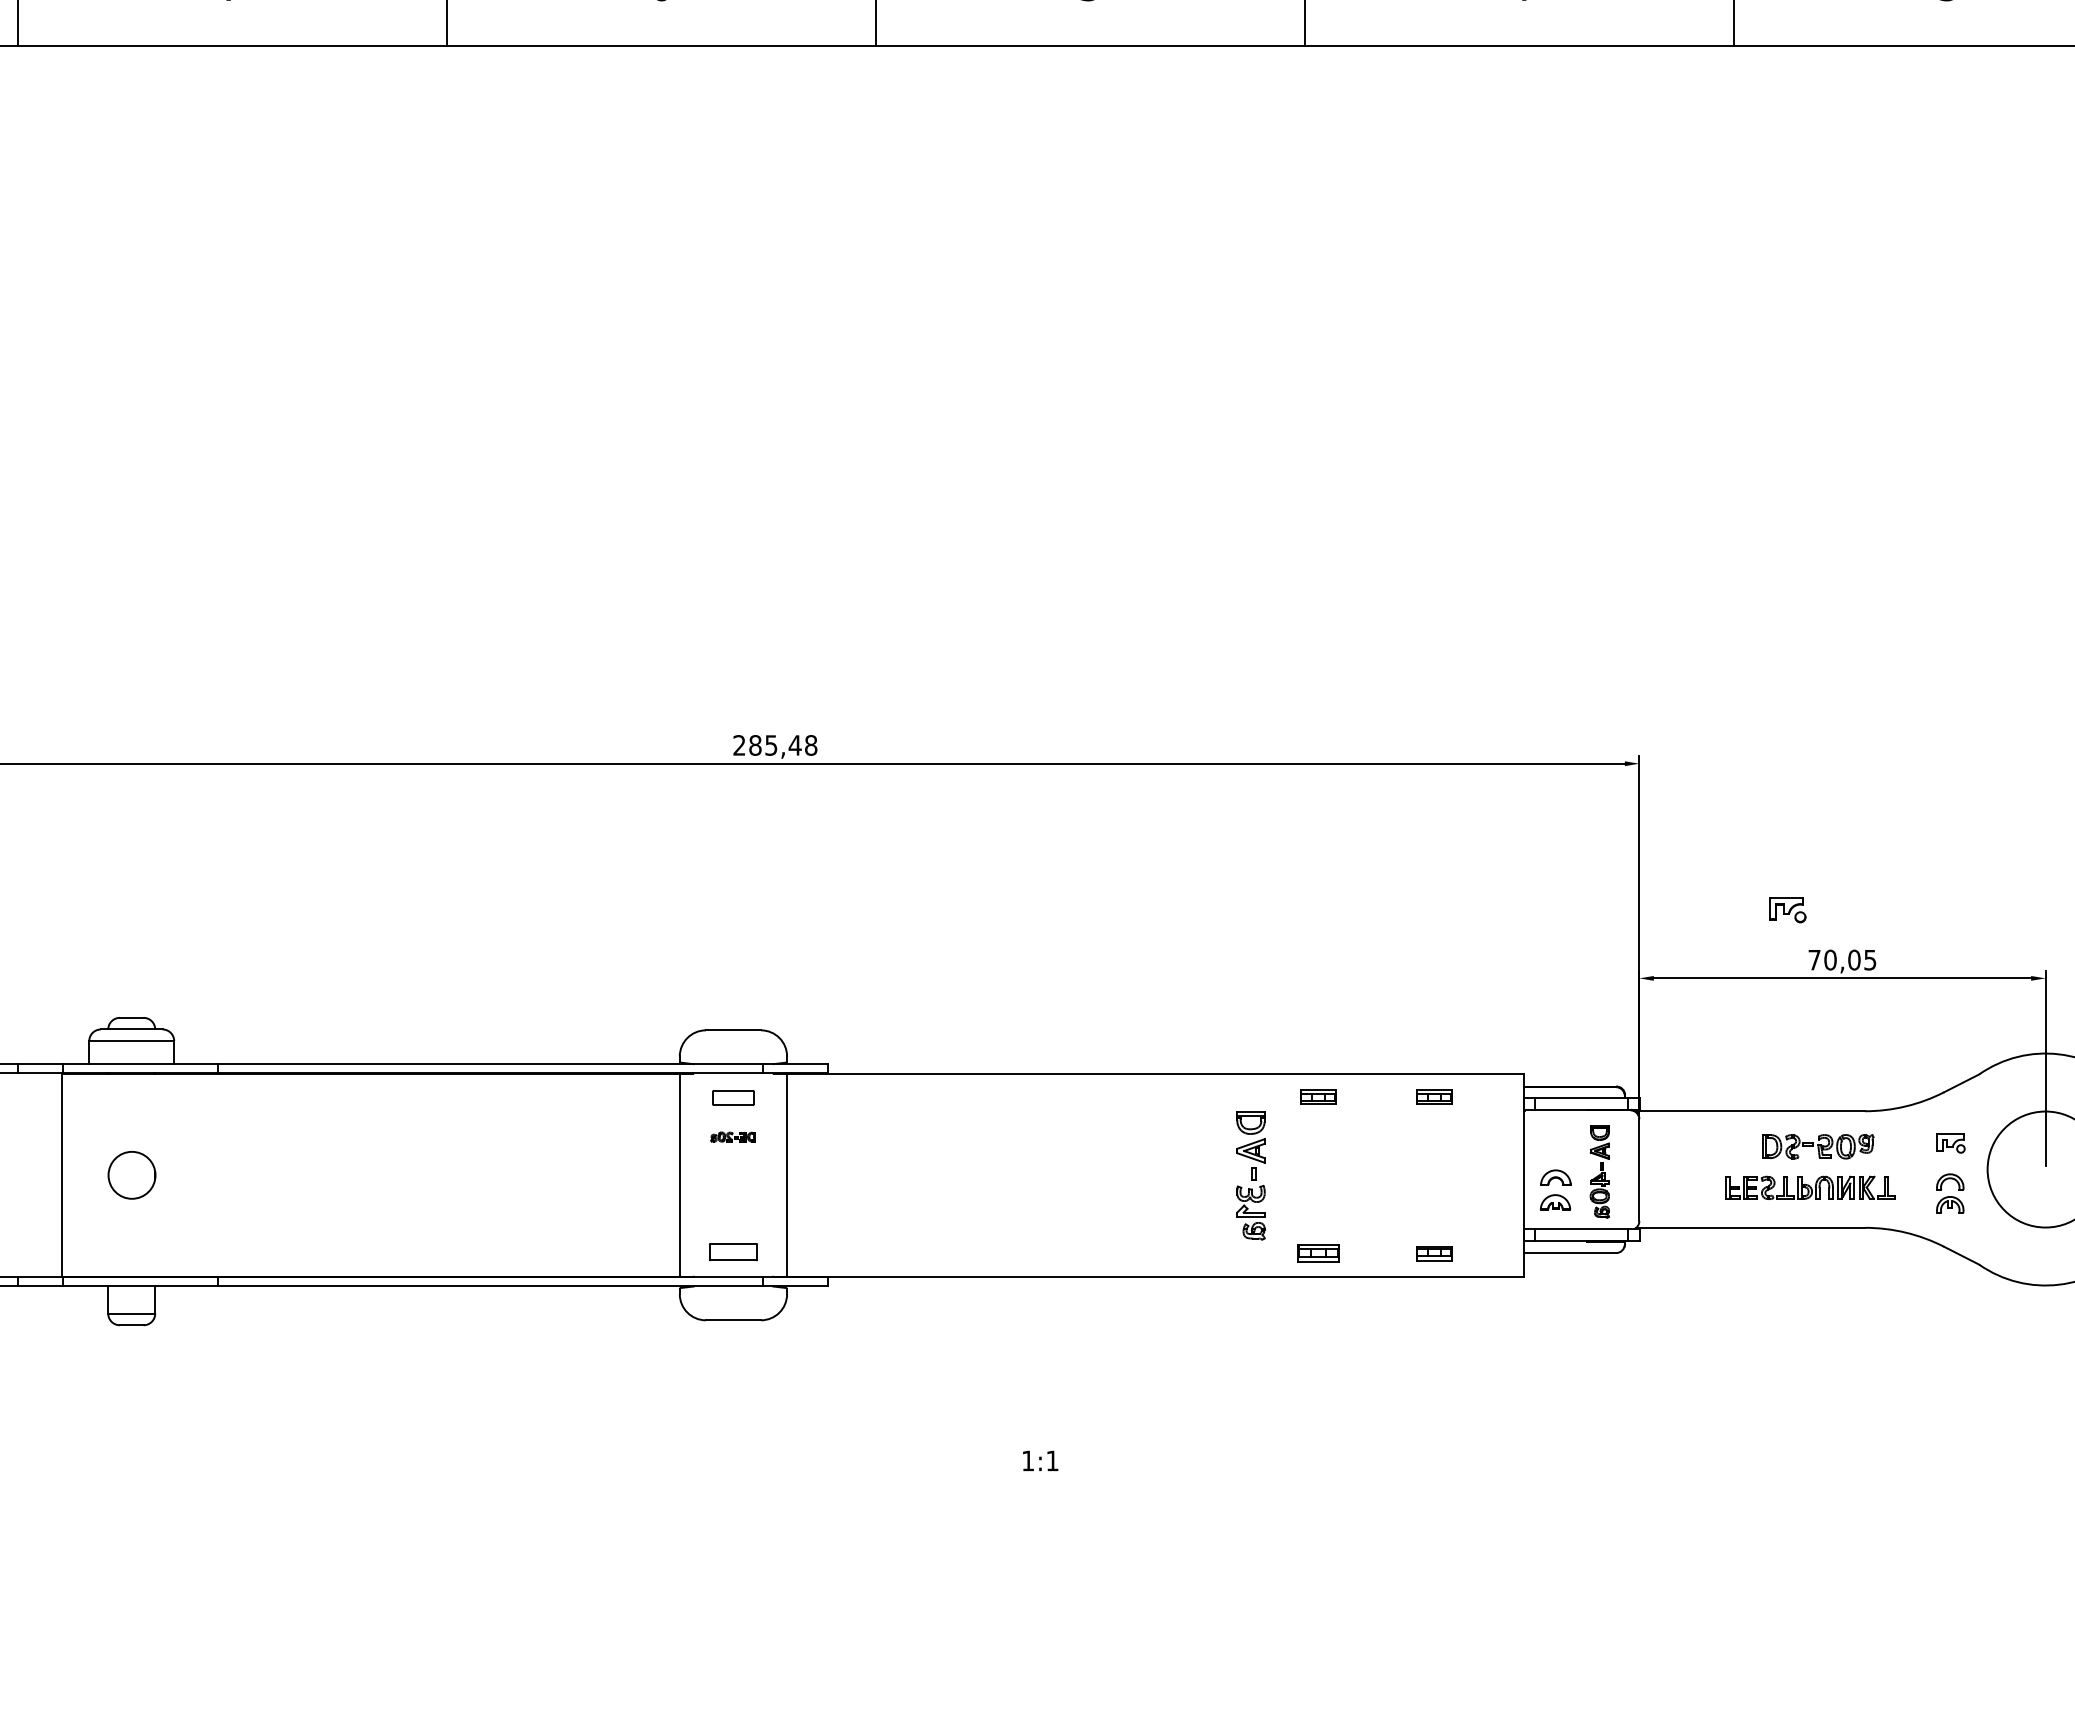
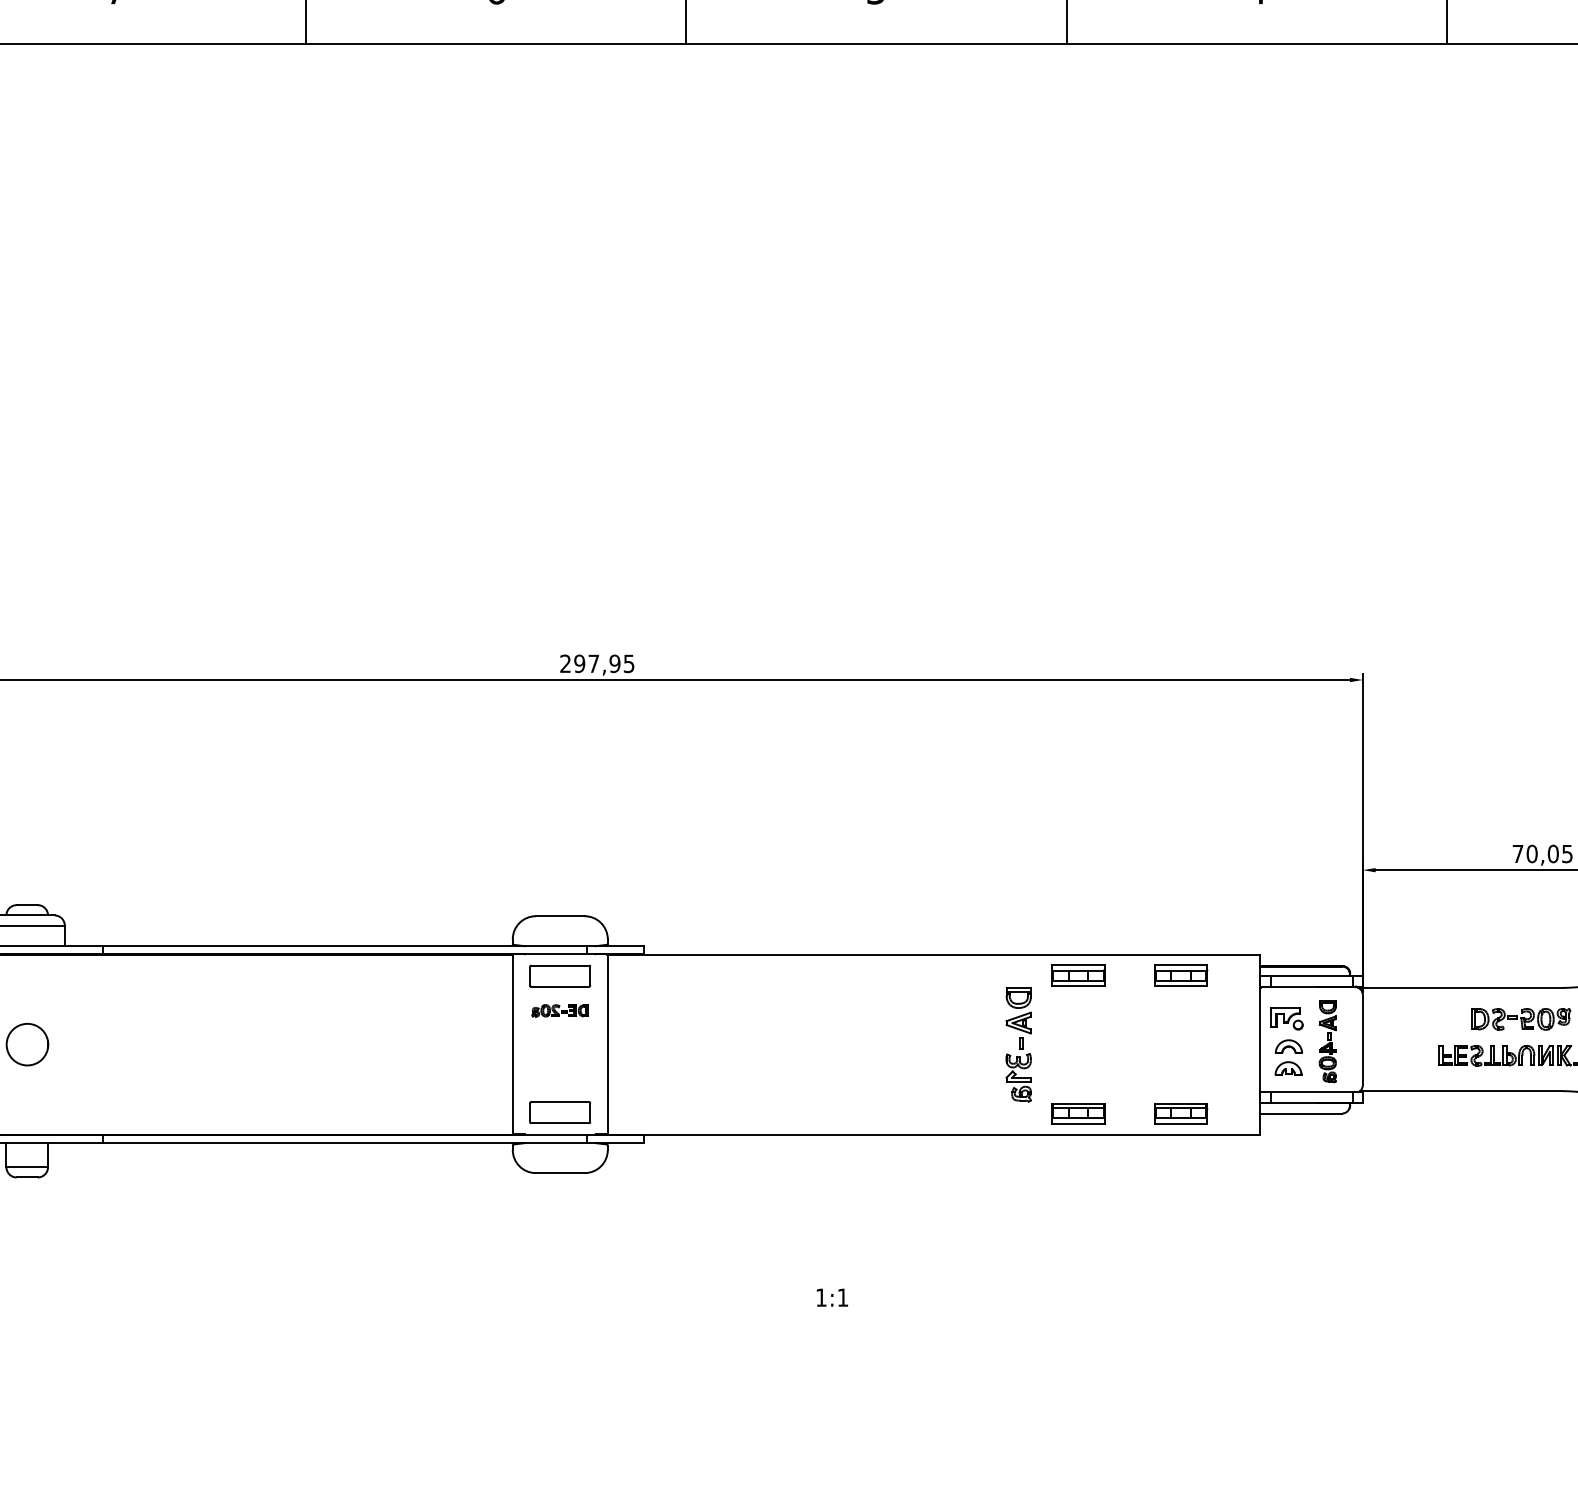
text: (783, 745) -> (604, 663), 285,48 -> 297,95
part: (1787, 910) -> (1286, 1019), moved
part: (1318, 1096) -> (1078, 974), size x1.67
part: (1434, 1096) -> (1181, 974), size x1.67
part: (733, 1097) -> (560, 975), size x1.67
part: (732, 1136) -> (559, 1010), size x1.43
part: (733, 1251) -> (560, 1112), size x1.43
part: (1318, 1253) -> (1078, 1113), size x1.43
part: (1434, 1253) -> (1181, 1113), size x1.67

